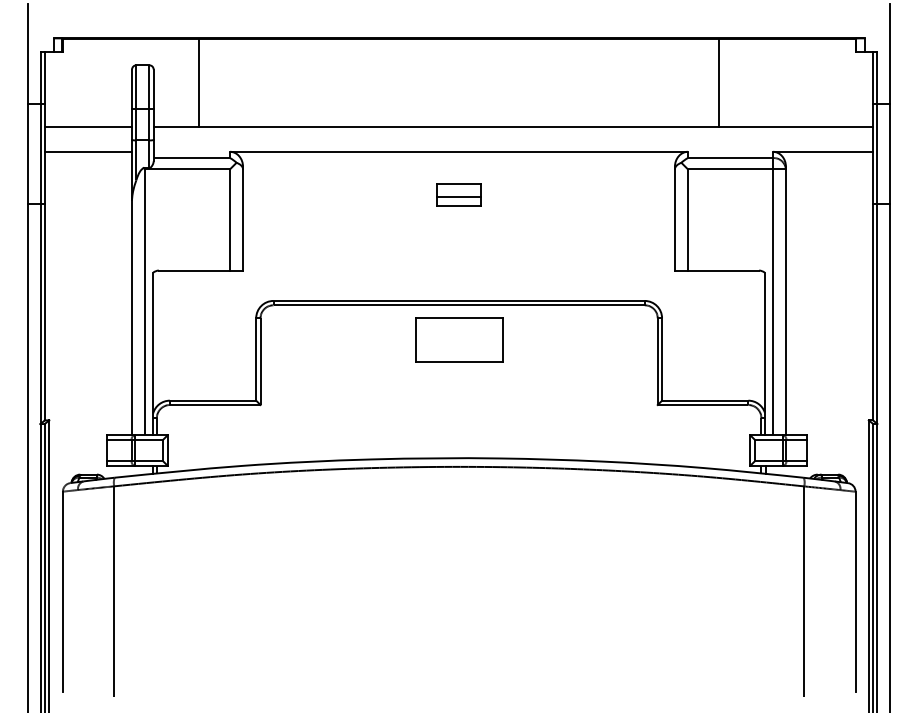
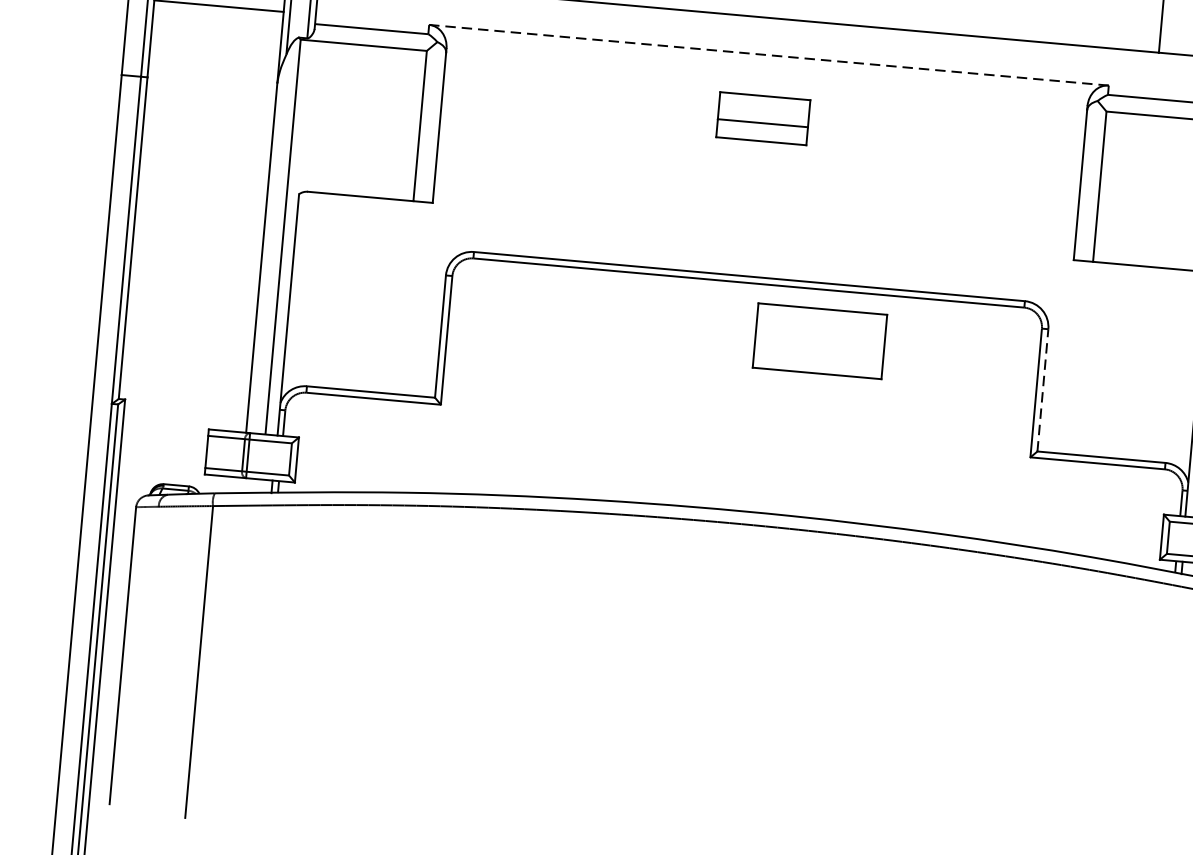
line: (458, 151) -> (768, 54), solid -> dashed
part: (458, 194) -> (762, 118), size x1.4
part: (459, 339) -> (820, 340), moved
line: (662, 358) -> (1043, 388), solid -> dashed

